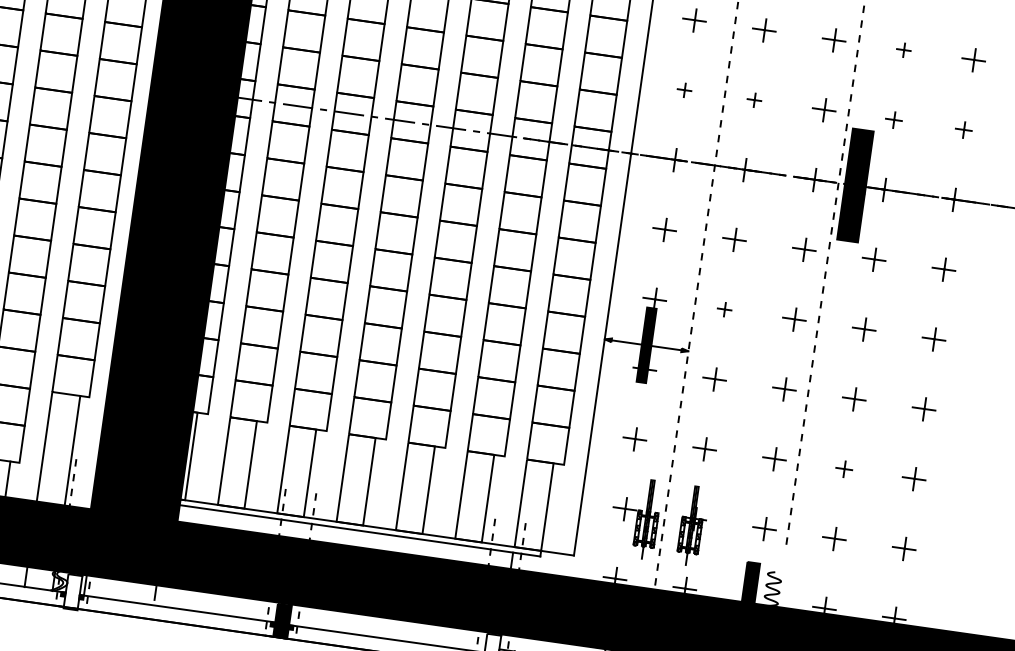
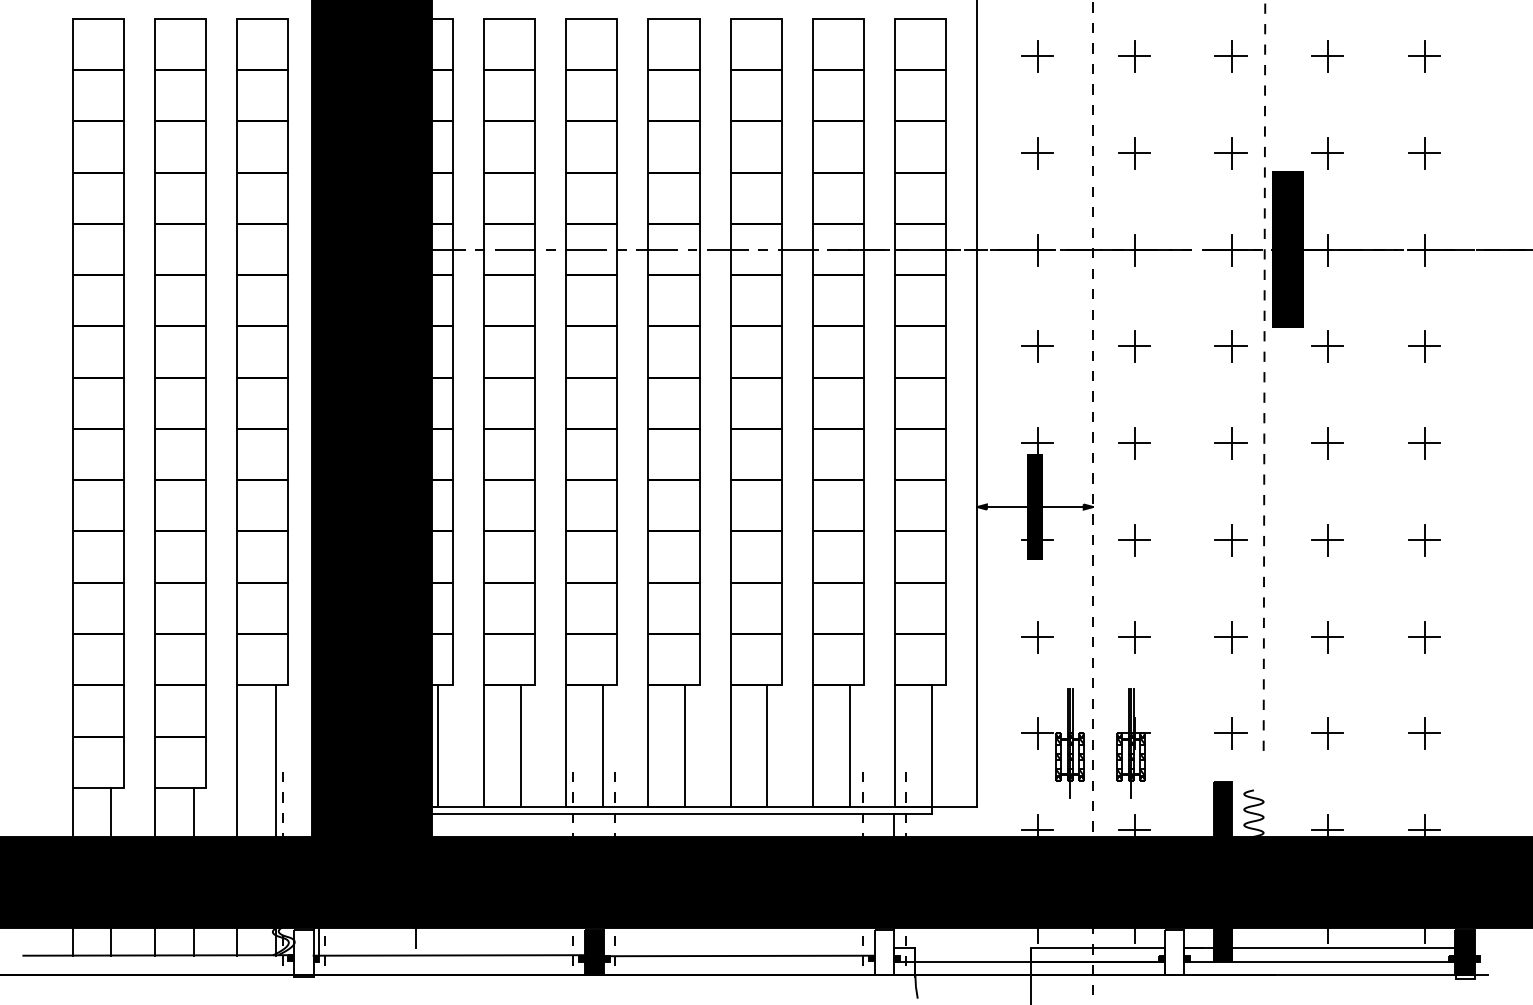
part: (903, 50) -> (1327, 56), size x1.67
part: (684, 90) -> (1037, 153), size x1.67
part: (754, 100) -> (1134, 153), size x1.67
part: (893, 120) -> (1327, 153), size x1.43
part: (963, 130) -> (1424, 153), size x1.43
part: (724, 309) -> (1134, 443), size x1.67
part: (844, 469) -> (1327, 637), size x1.43

